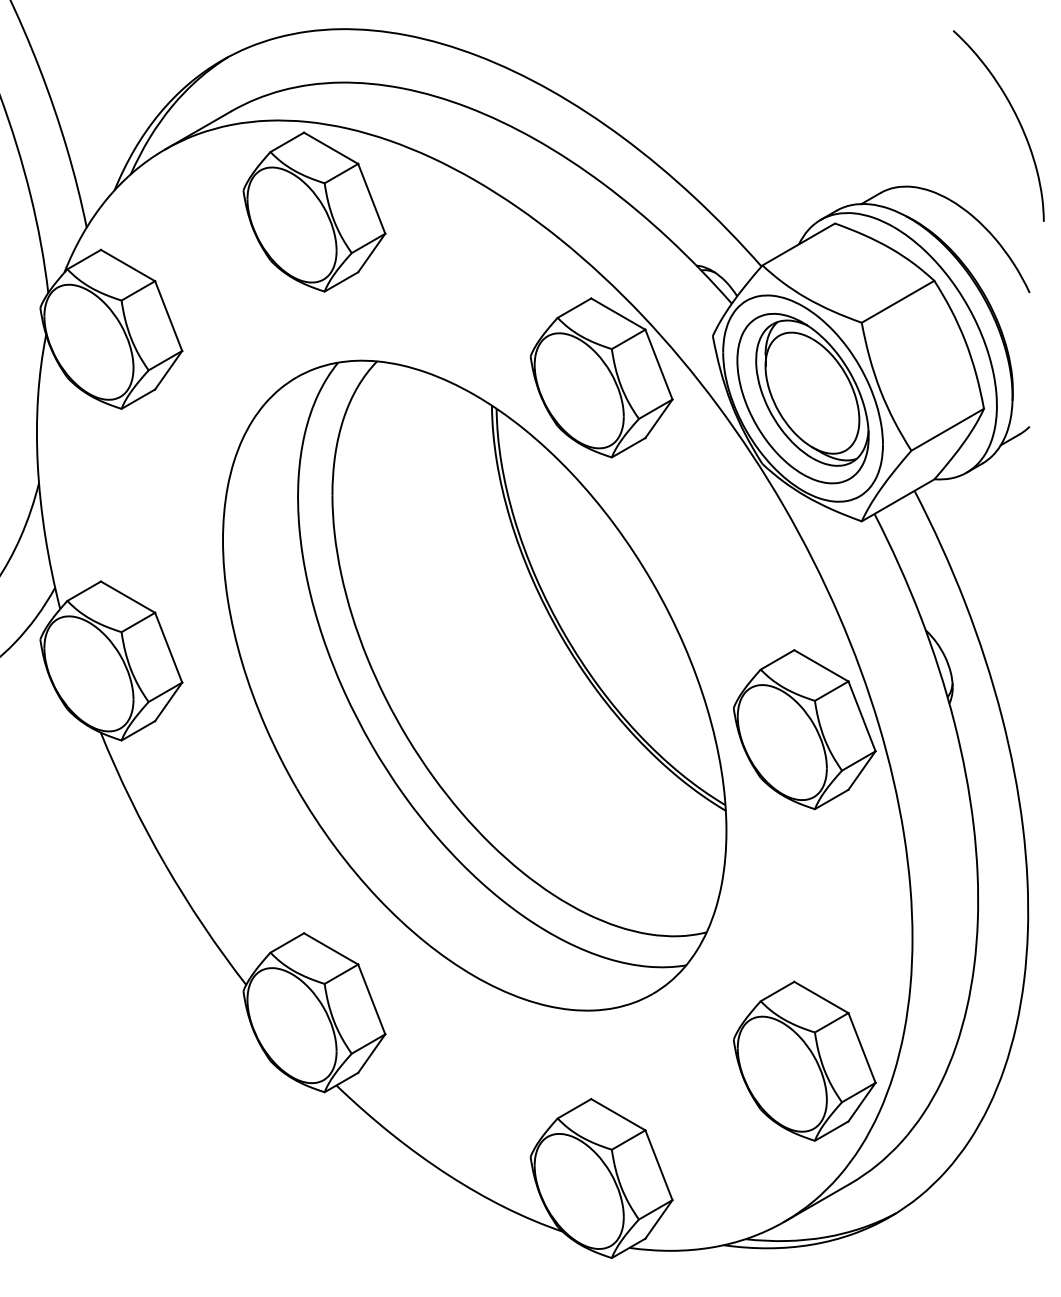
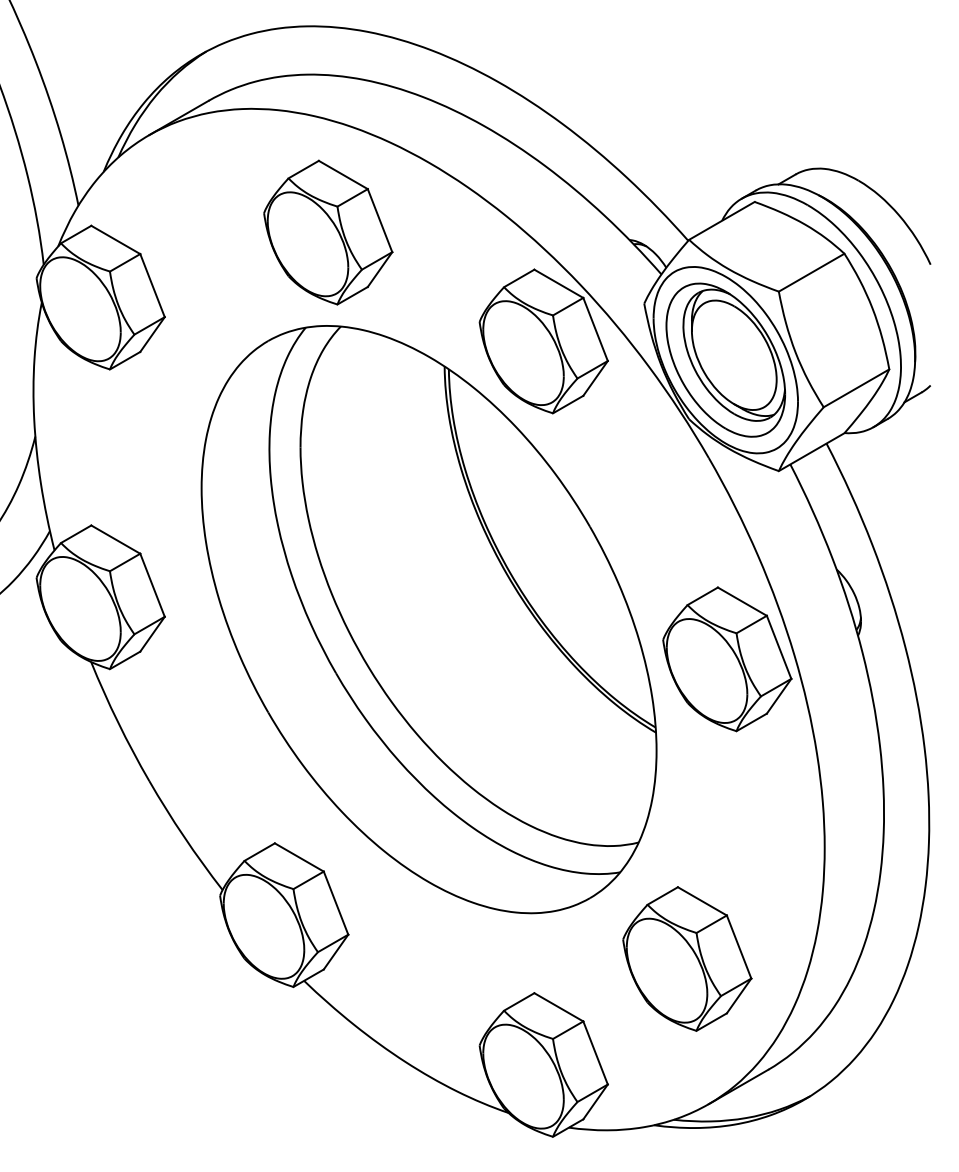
curve: (1016, 117) -> (918, 106), removed
part: (314, 211) -> (328, 232), moved
part: (804, 1060) -> (687, 958), moved

